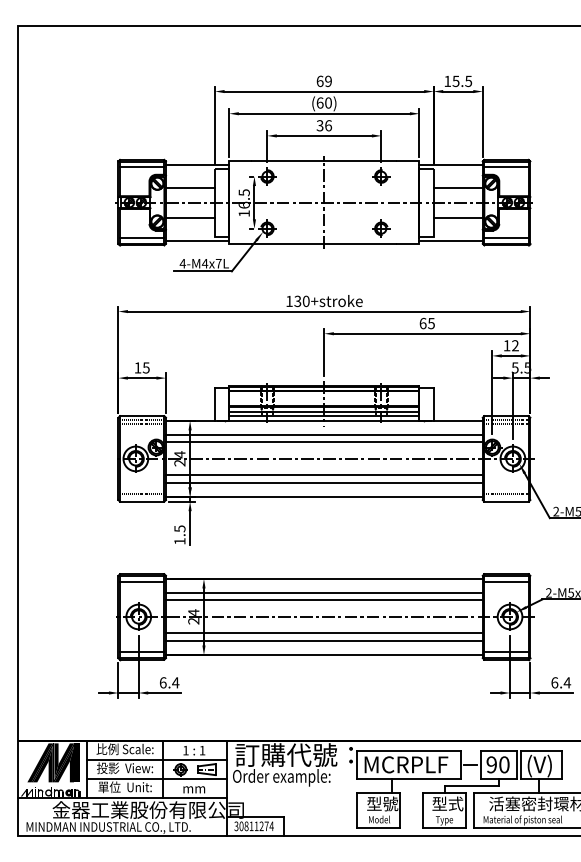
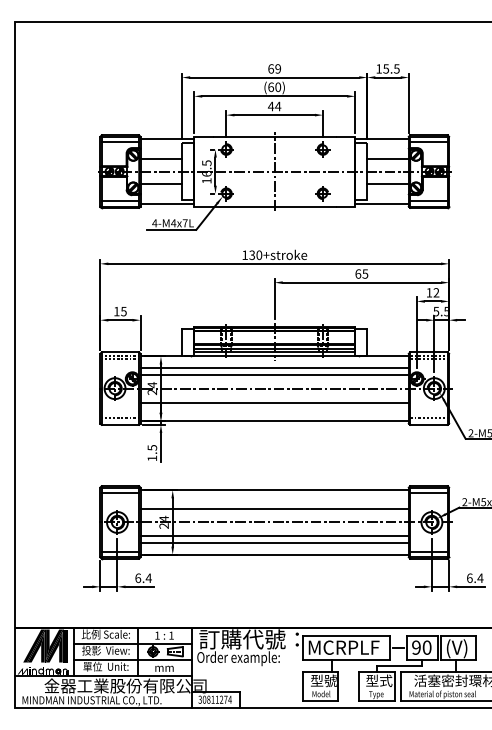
text: (322, 125) -> (273, 106), 36 -> 44
line: (324, 483) -> (274, 409), removed
line: (324, 593) -> (274, 502), removed

